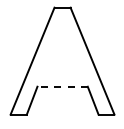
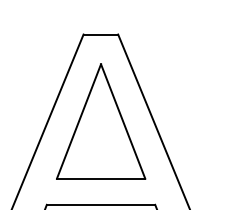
part: (62, 47) -> (100, 120), added
line: (62, 86) -> (100, 204), dashed -> solid

